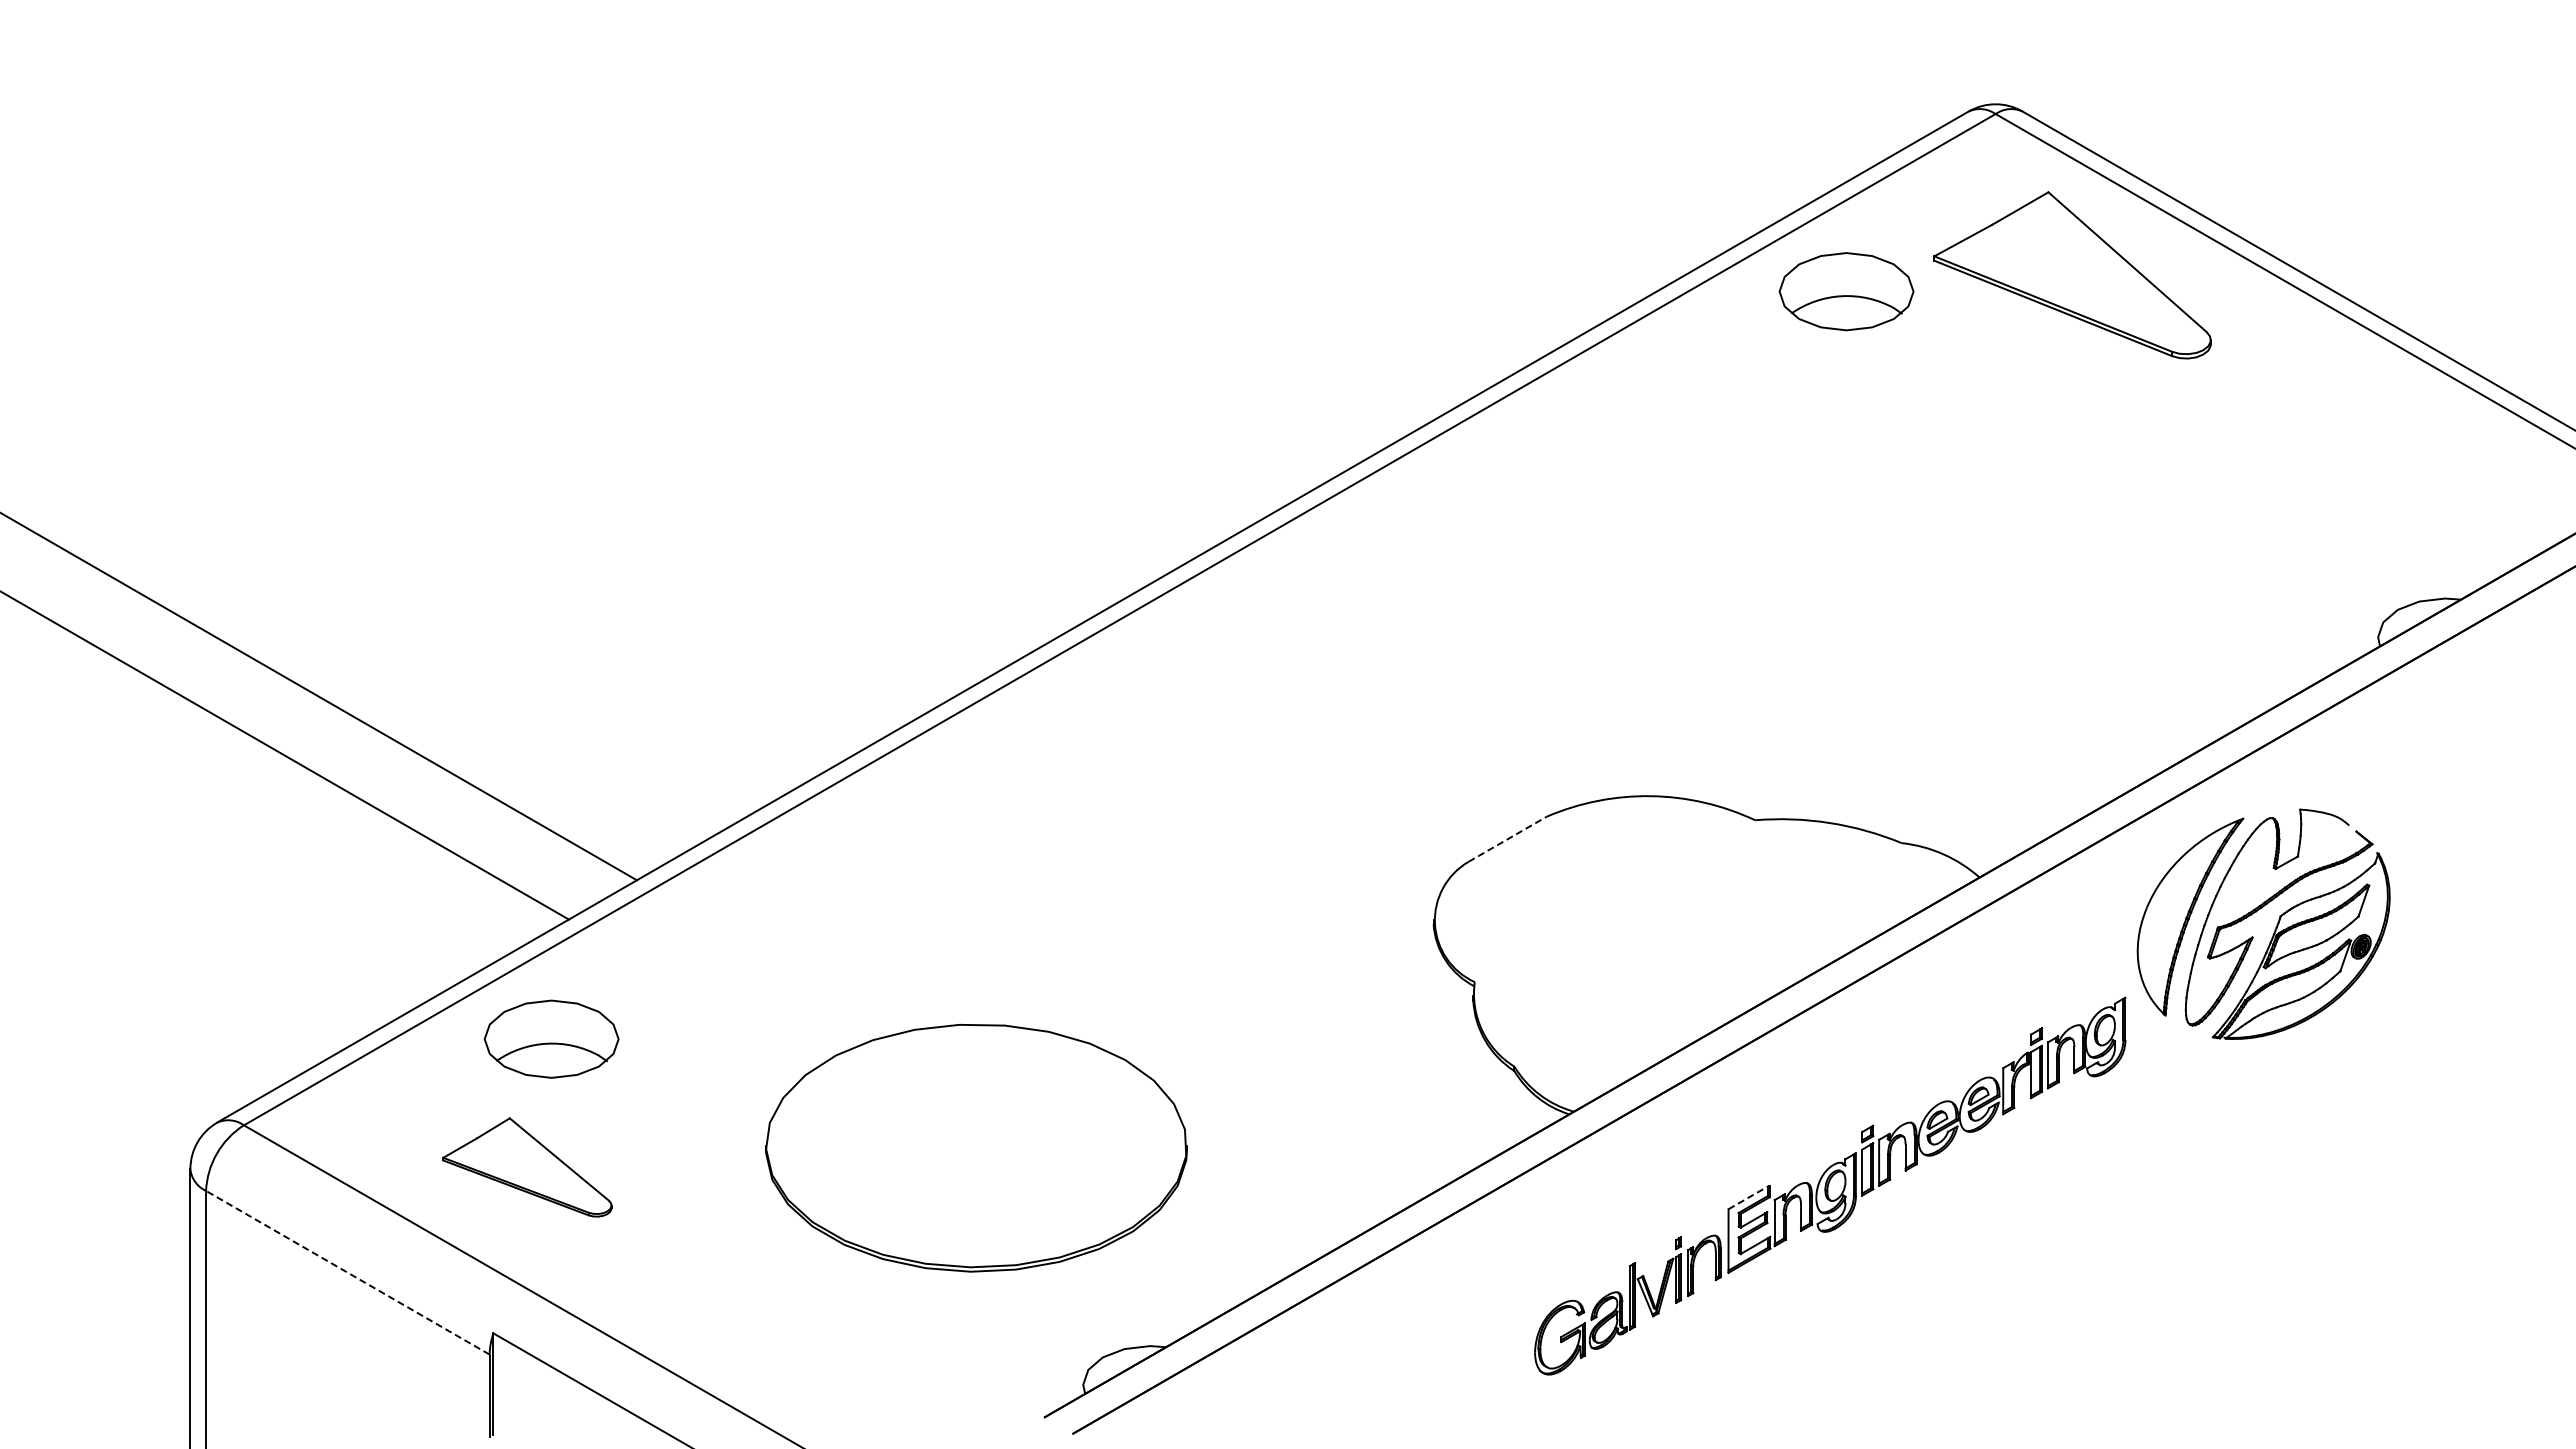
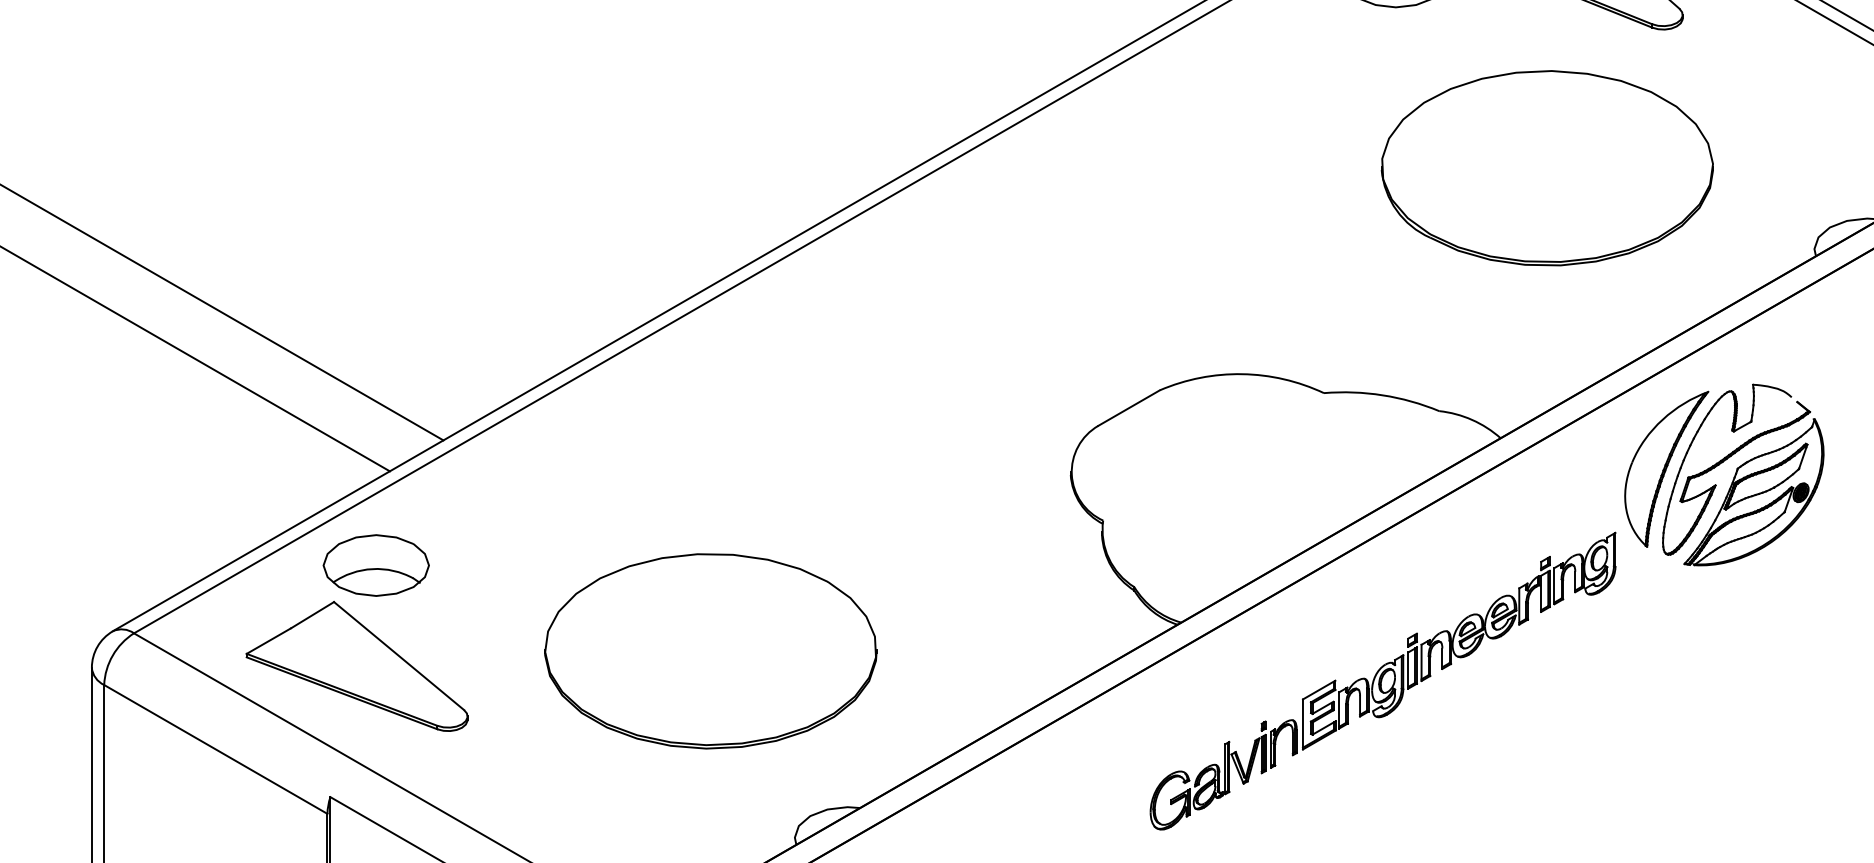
part: (2038, 534) -> (1547, 168), added
line: (1508, 839) -> (1129, 408), dashed -> solid
part: (527, 1167) -> (357, 666), size x1.67
line: (1749, 1197) -> (1319, 690), dashed -> solid
line: (347, 1272) -> (215, 749), dashed -> solid

